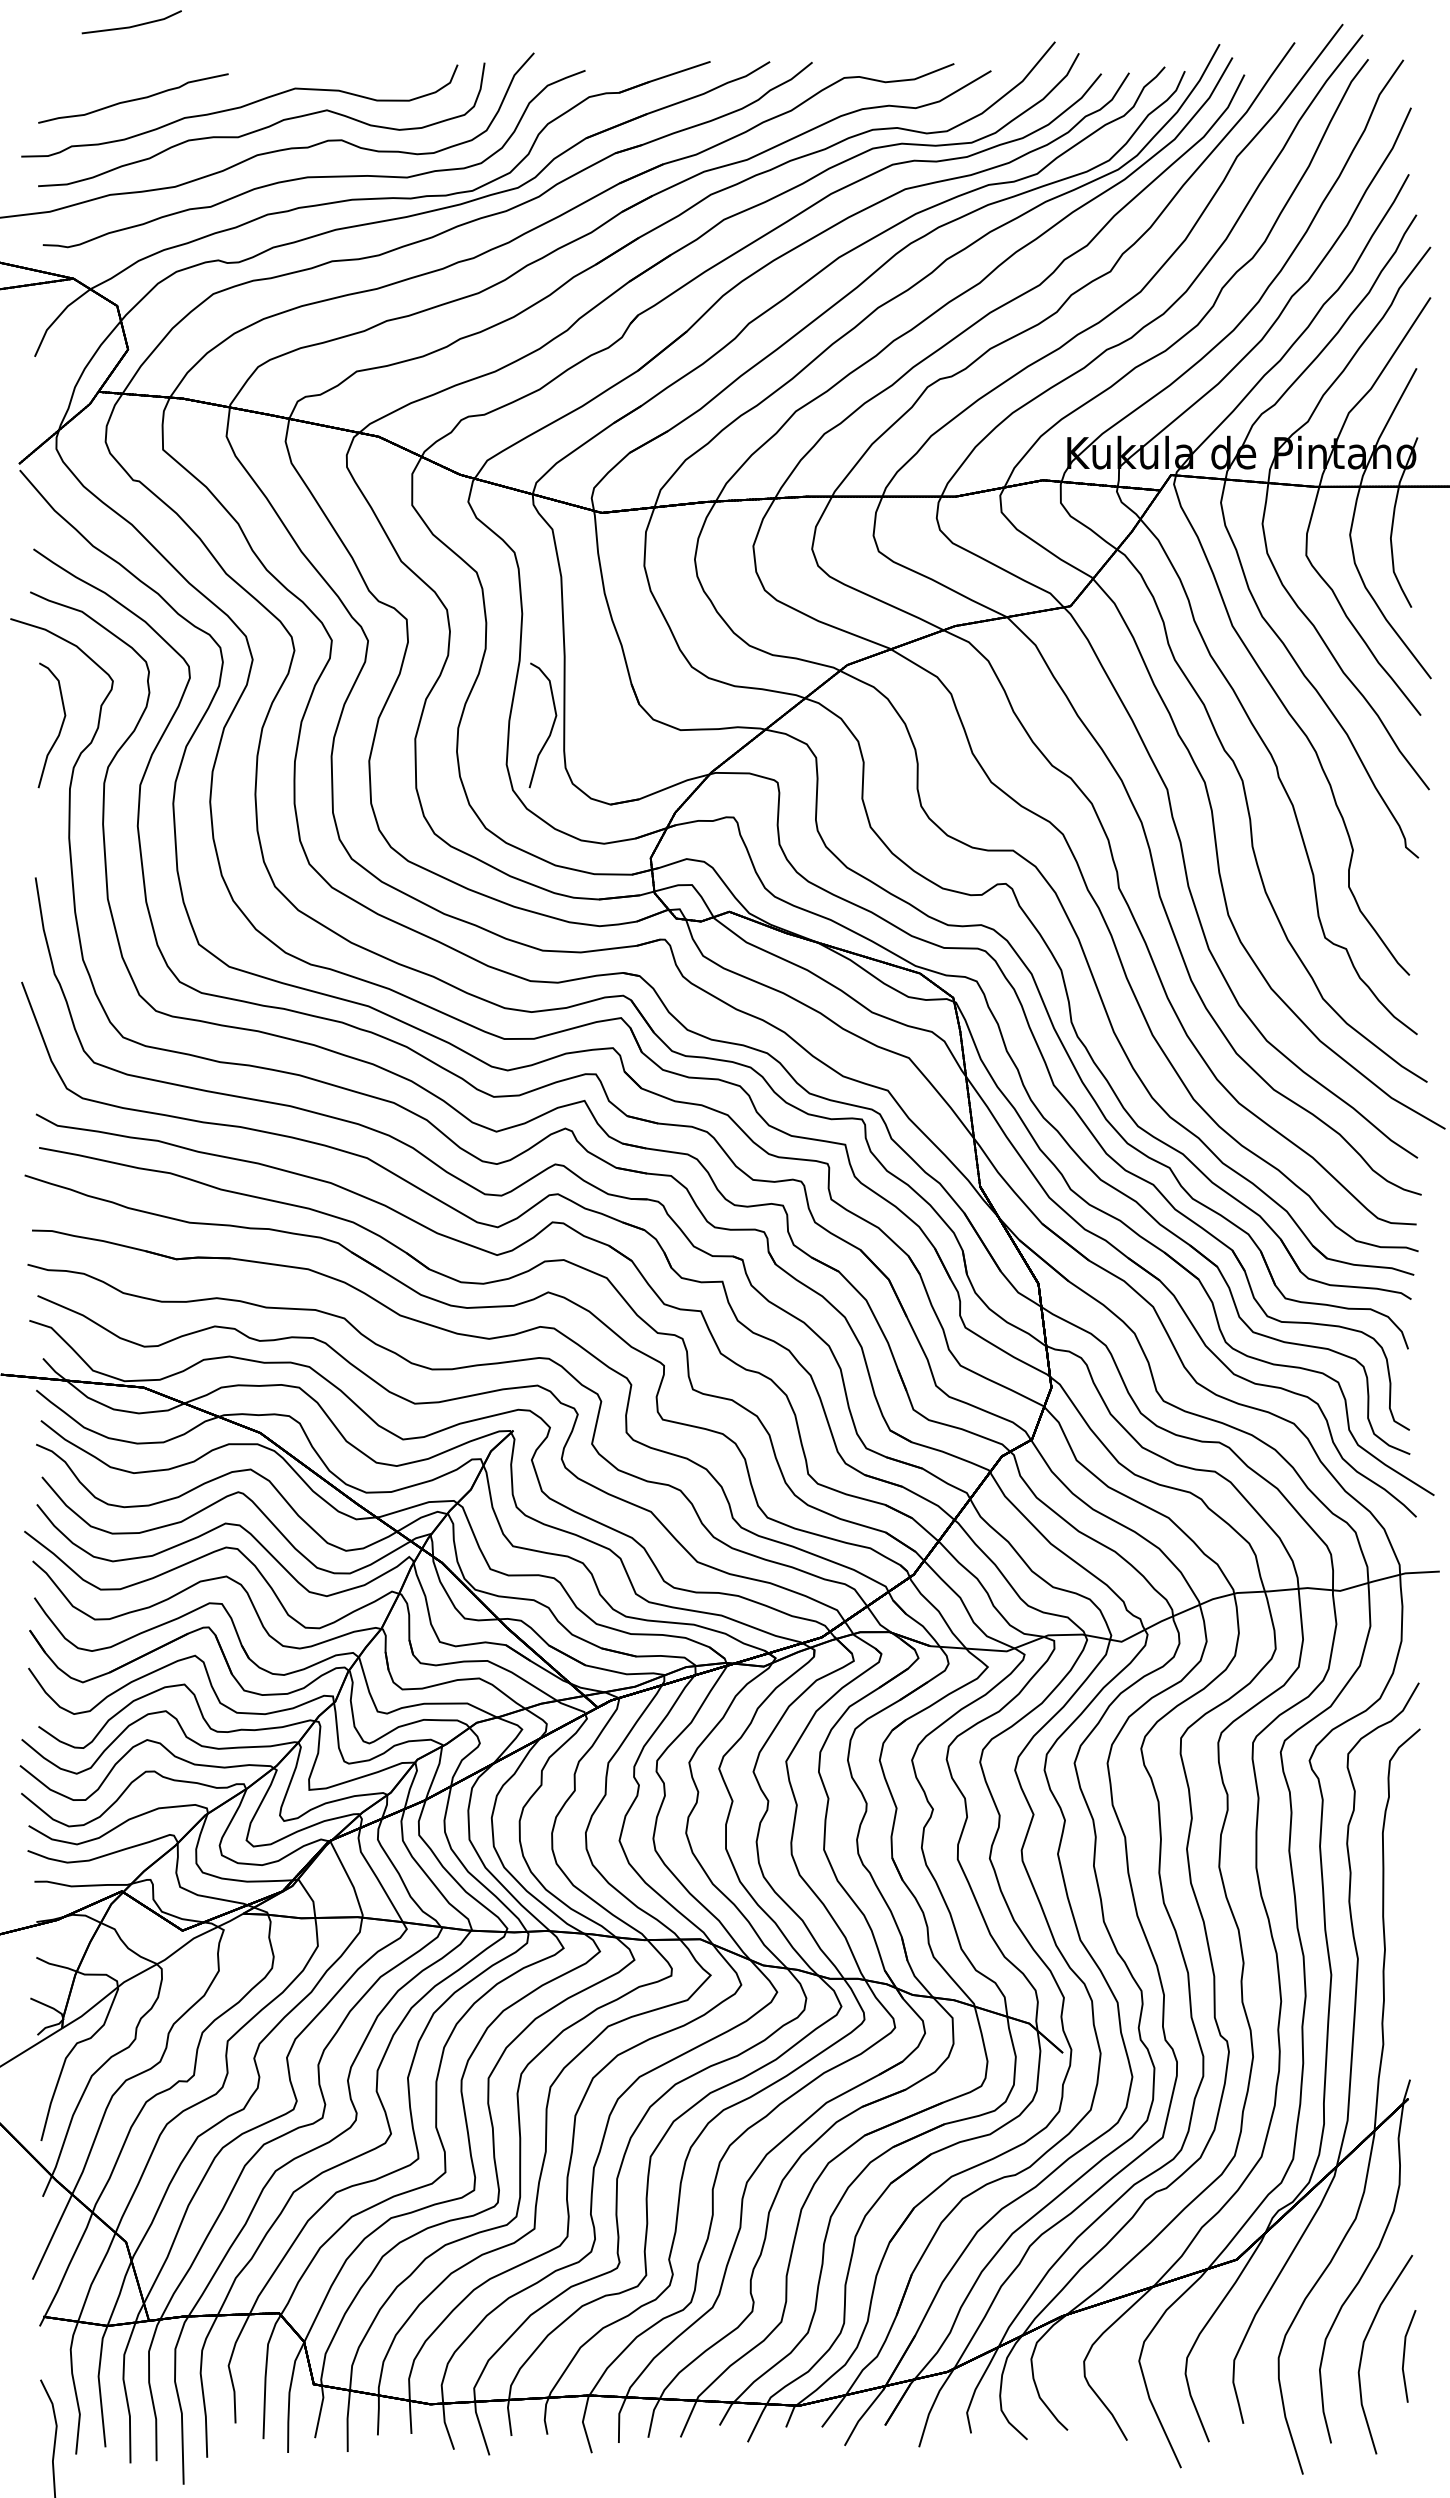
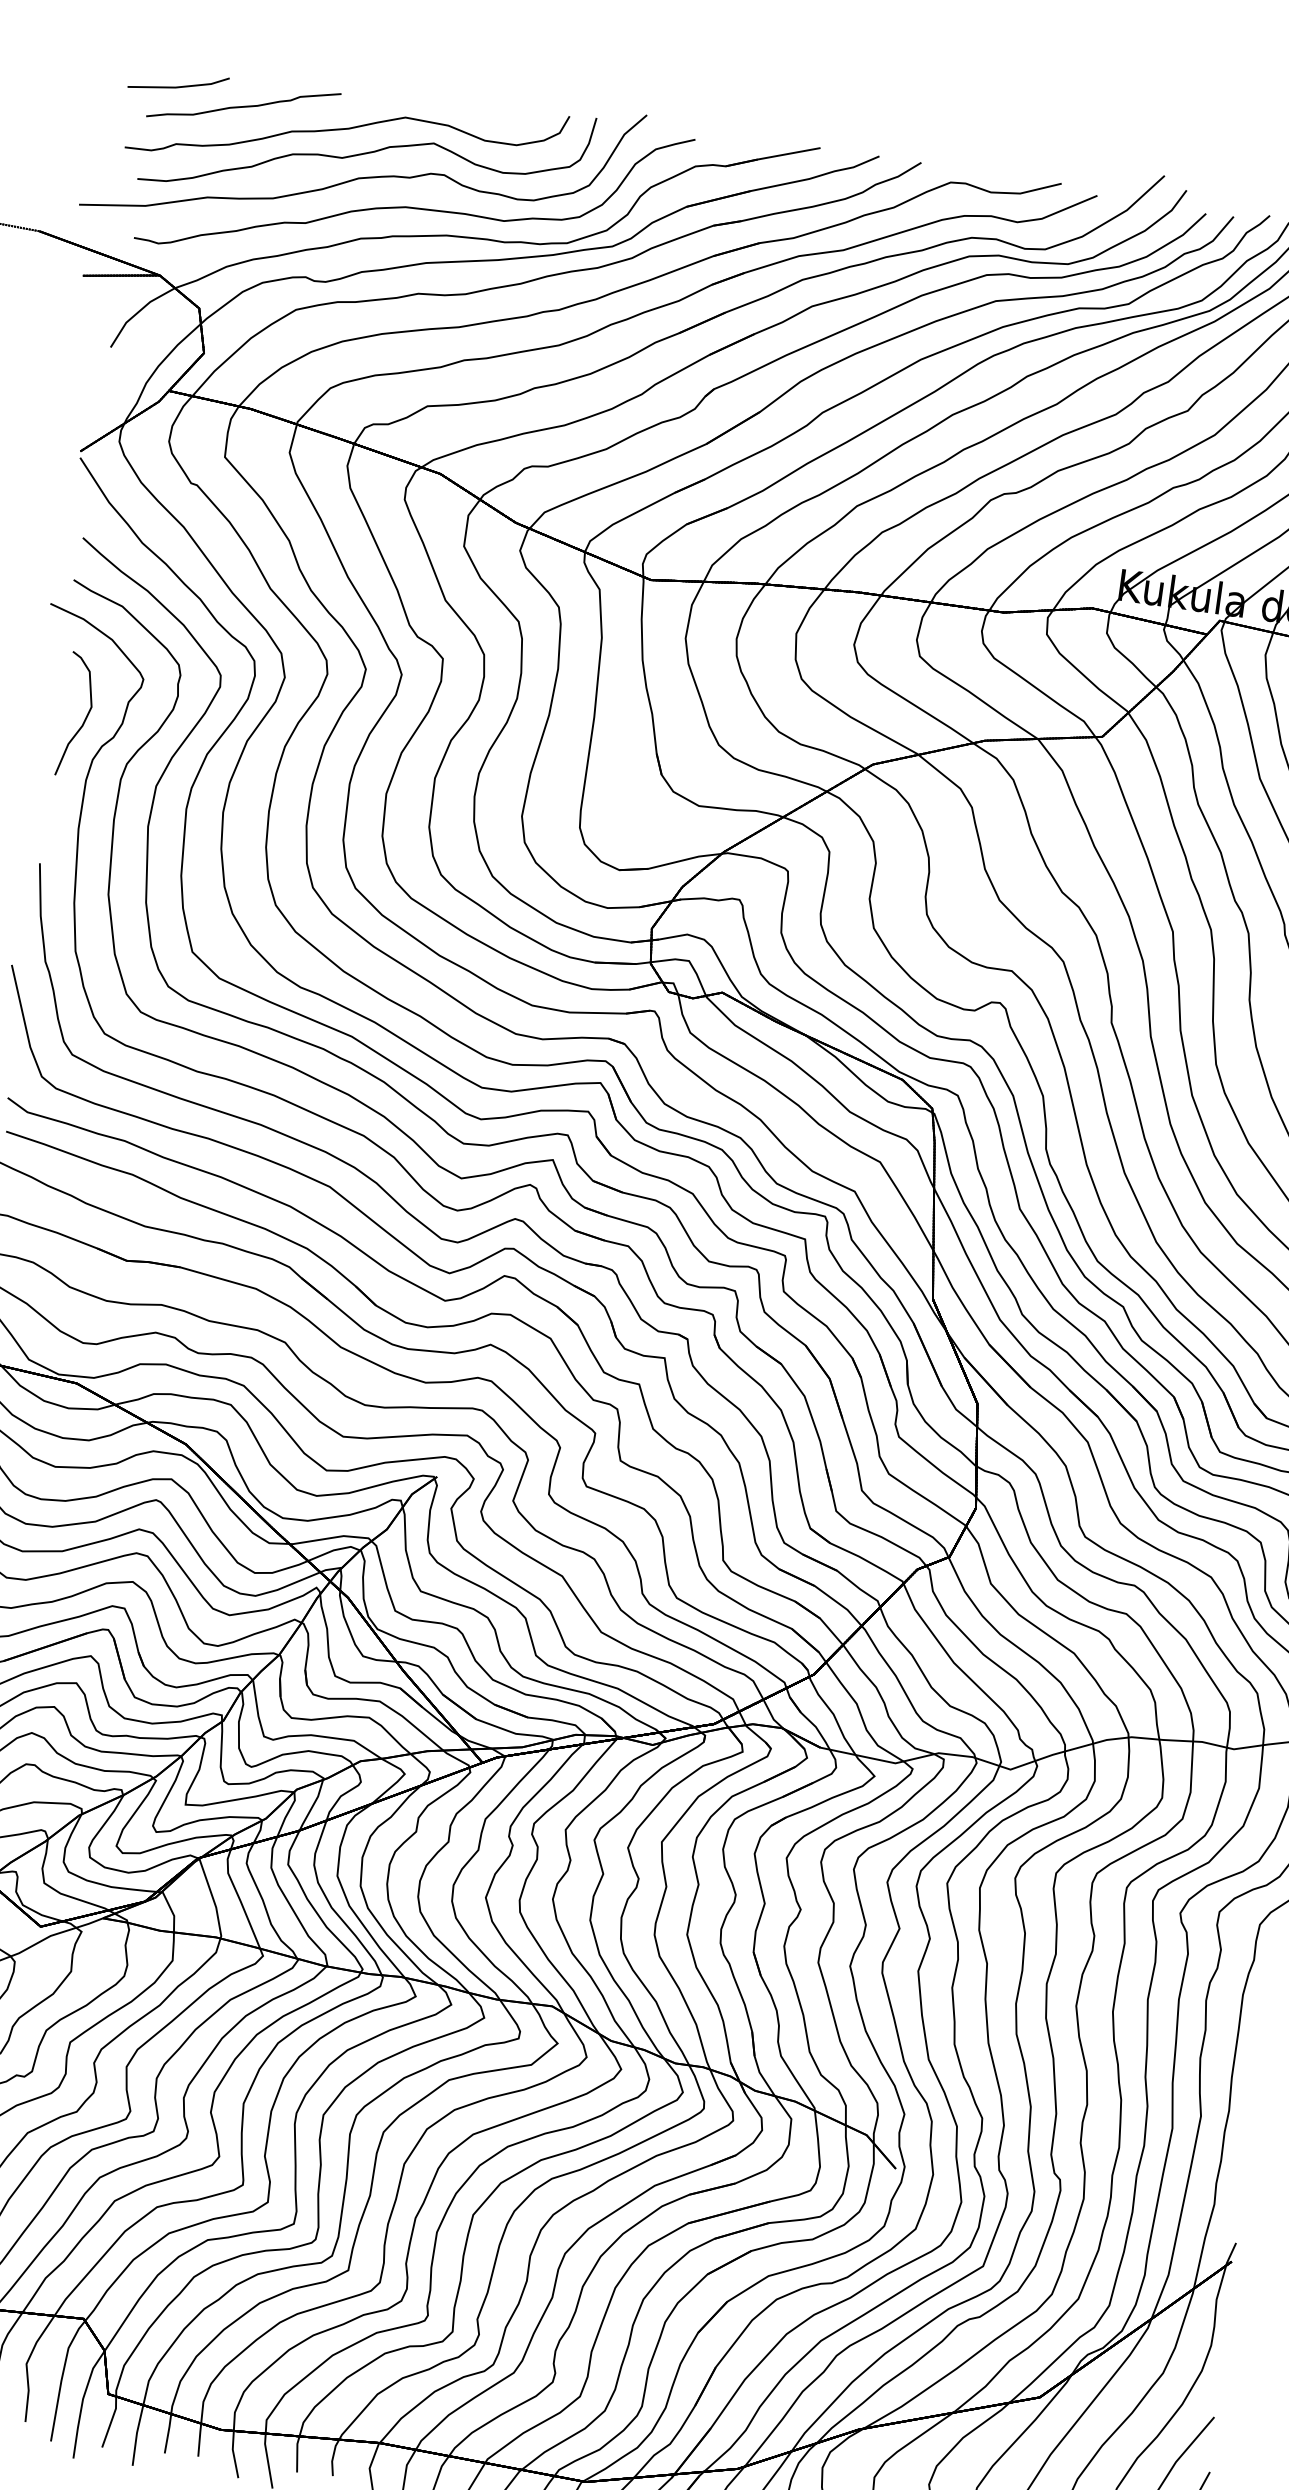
line: (132, 25) -> (178, 86), moved
curve: (551, 726) -> (571, 784), removed

